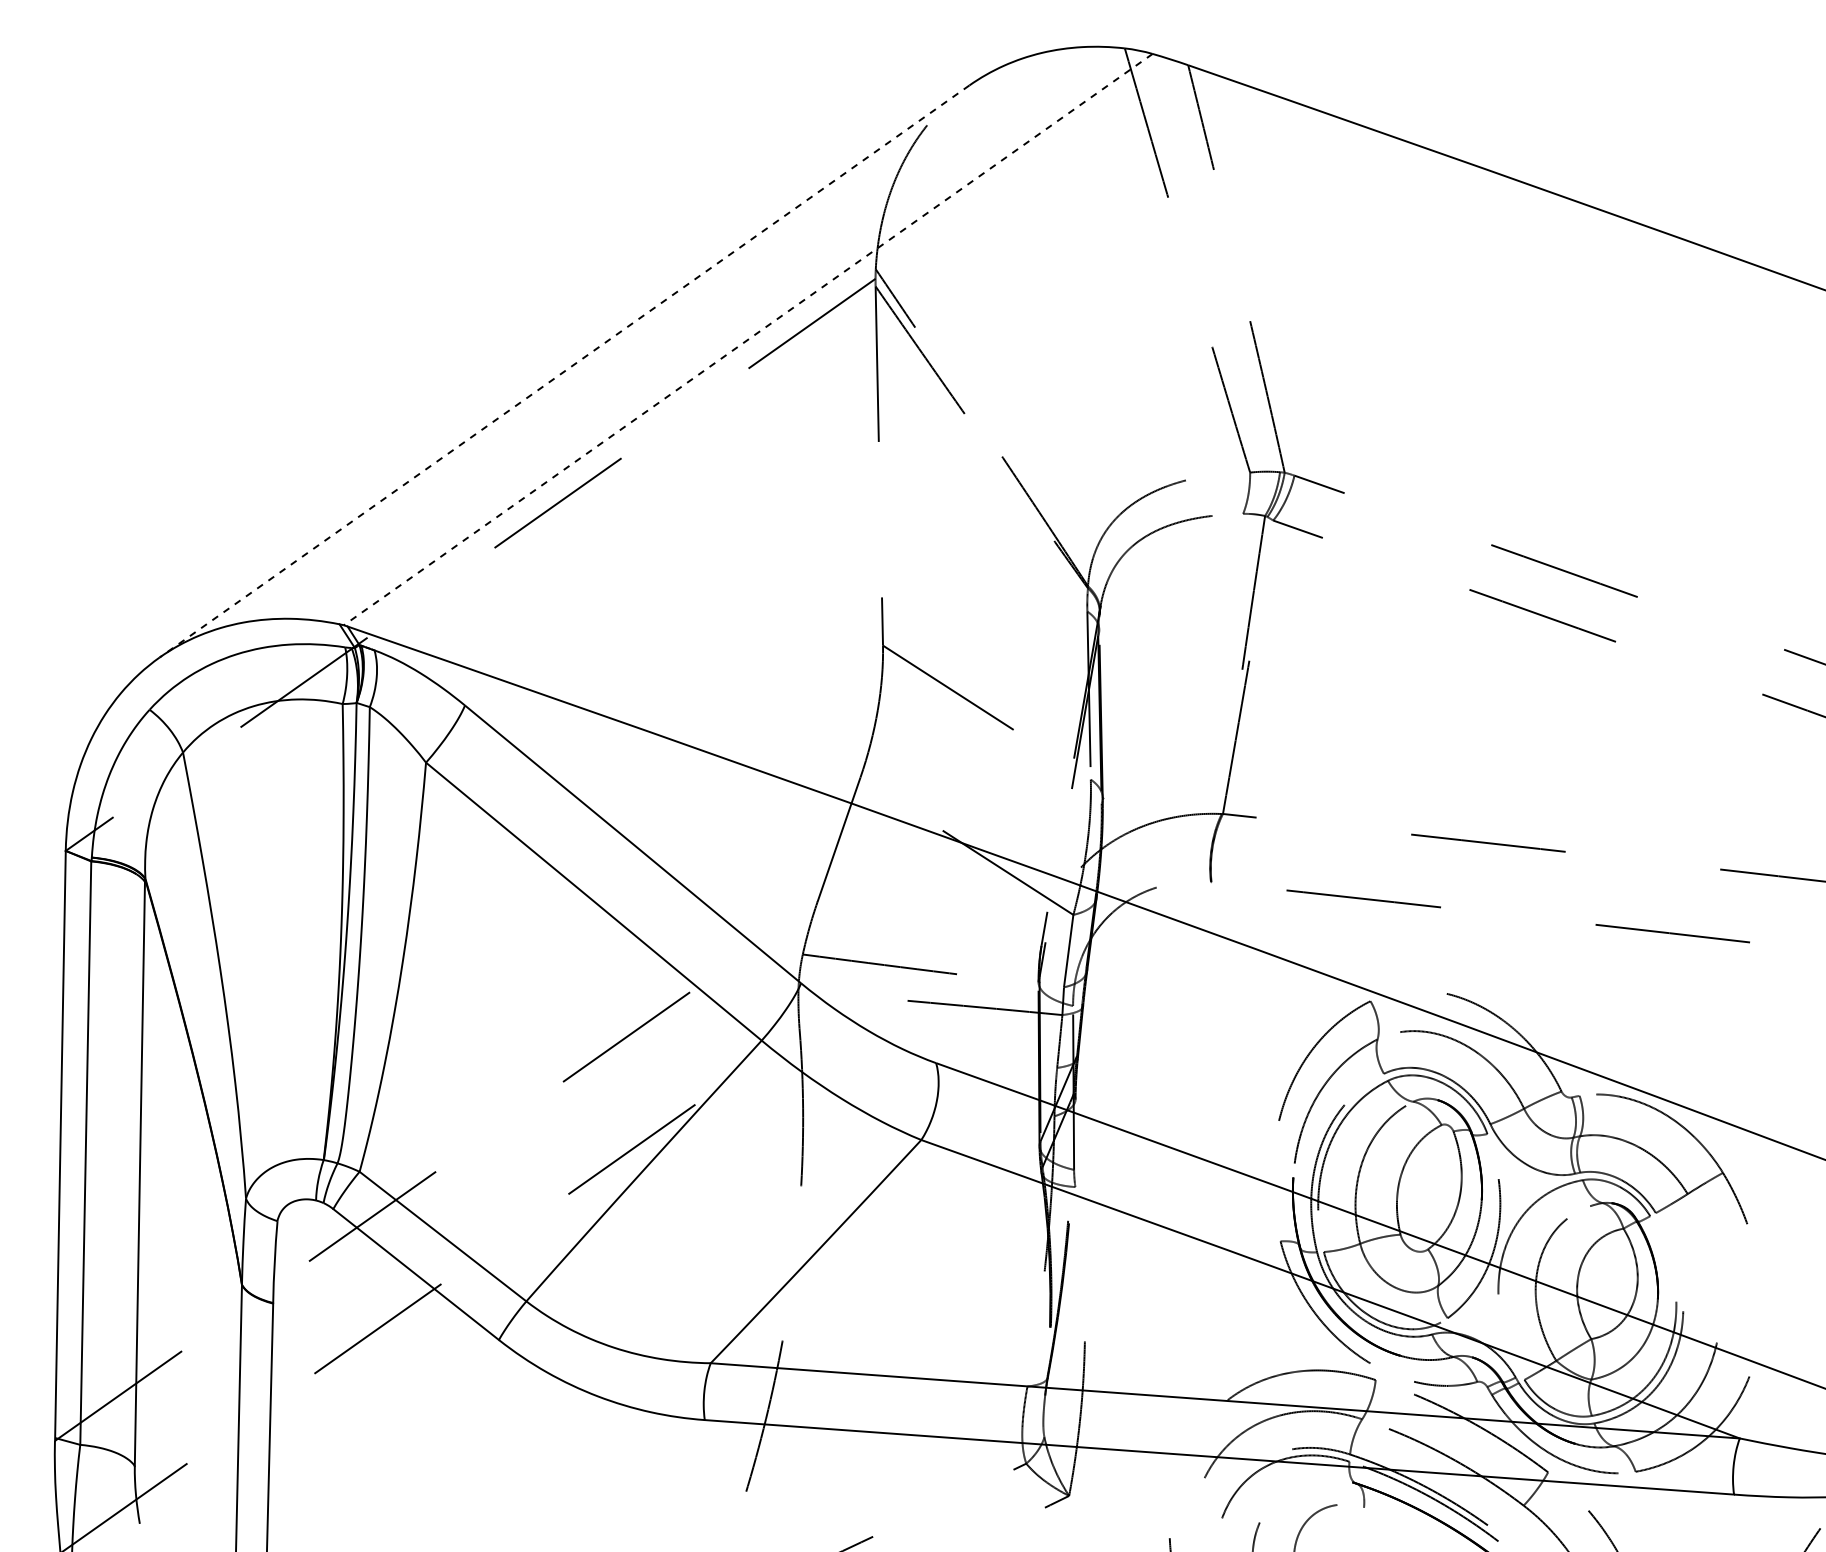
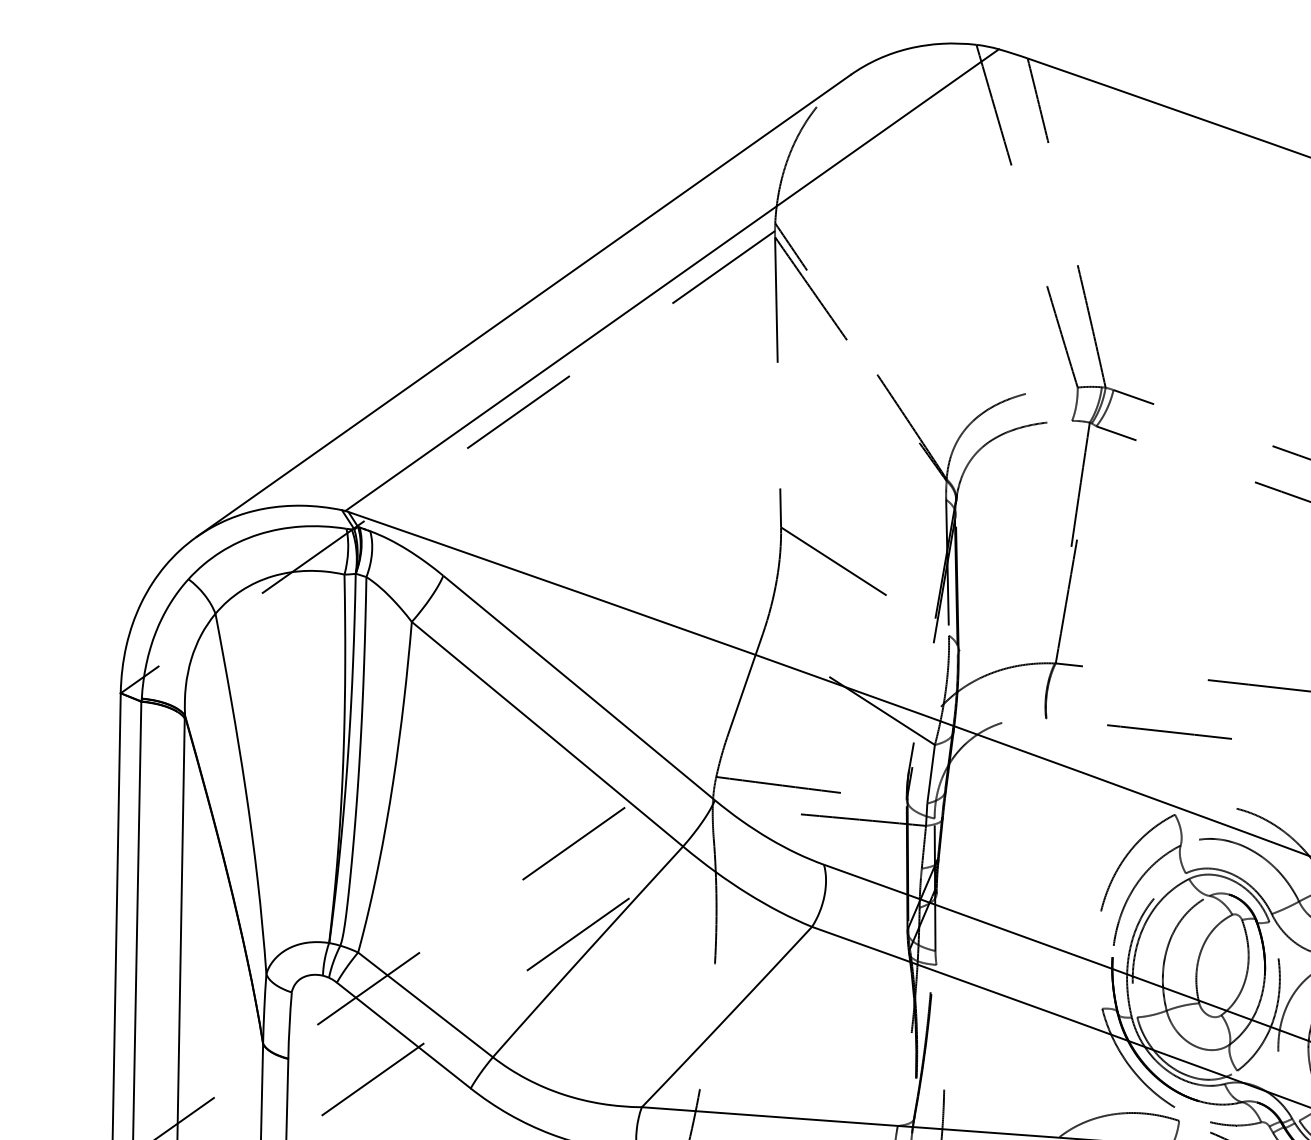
line: (747, 339) -> (671, 280), dashed -> solid
line: (564, 371) -> (523, 305), dashed -> solid

